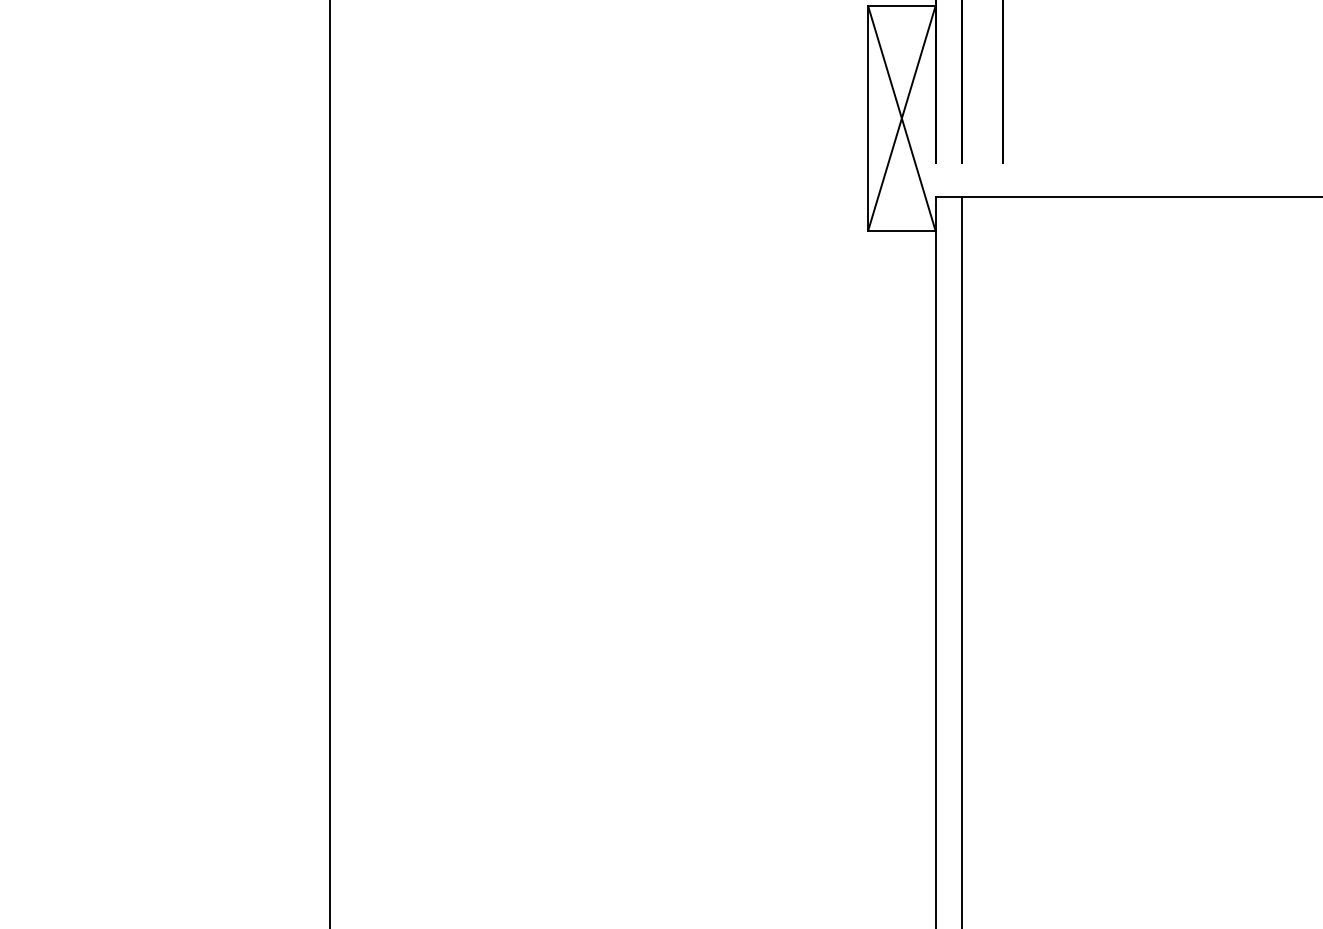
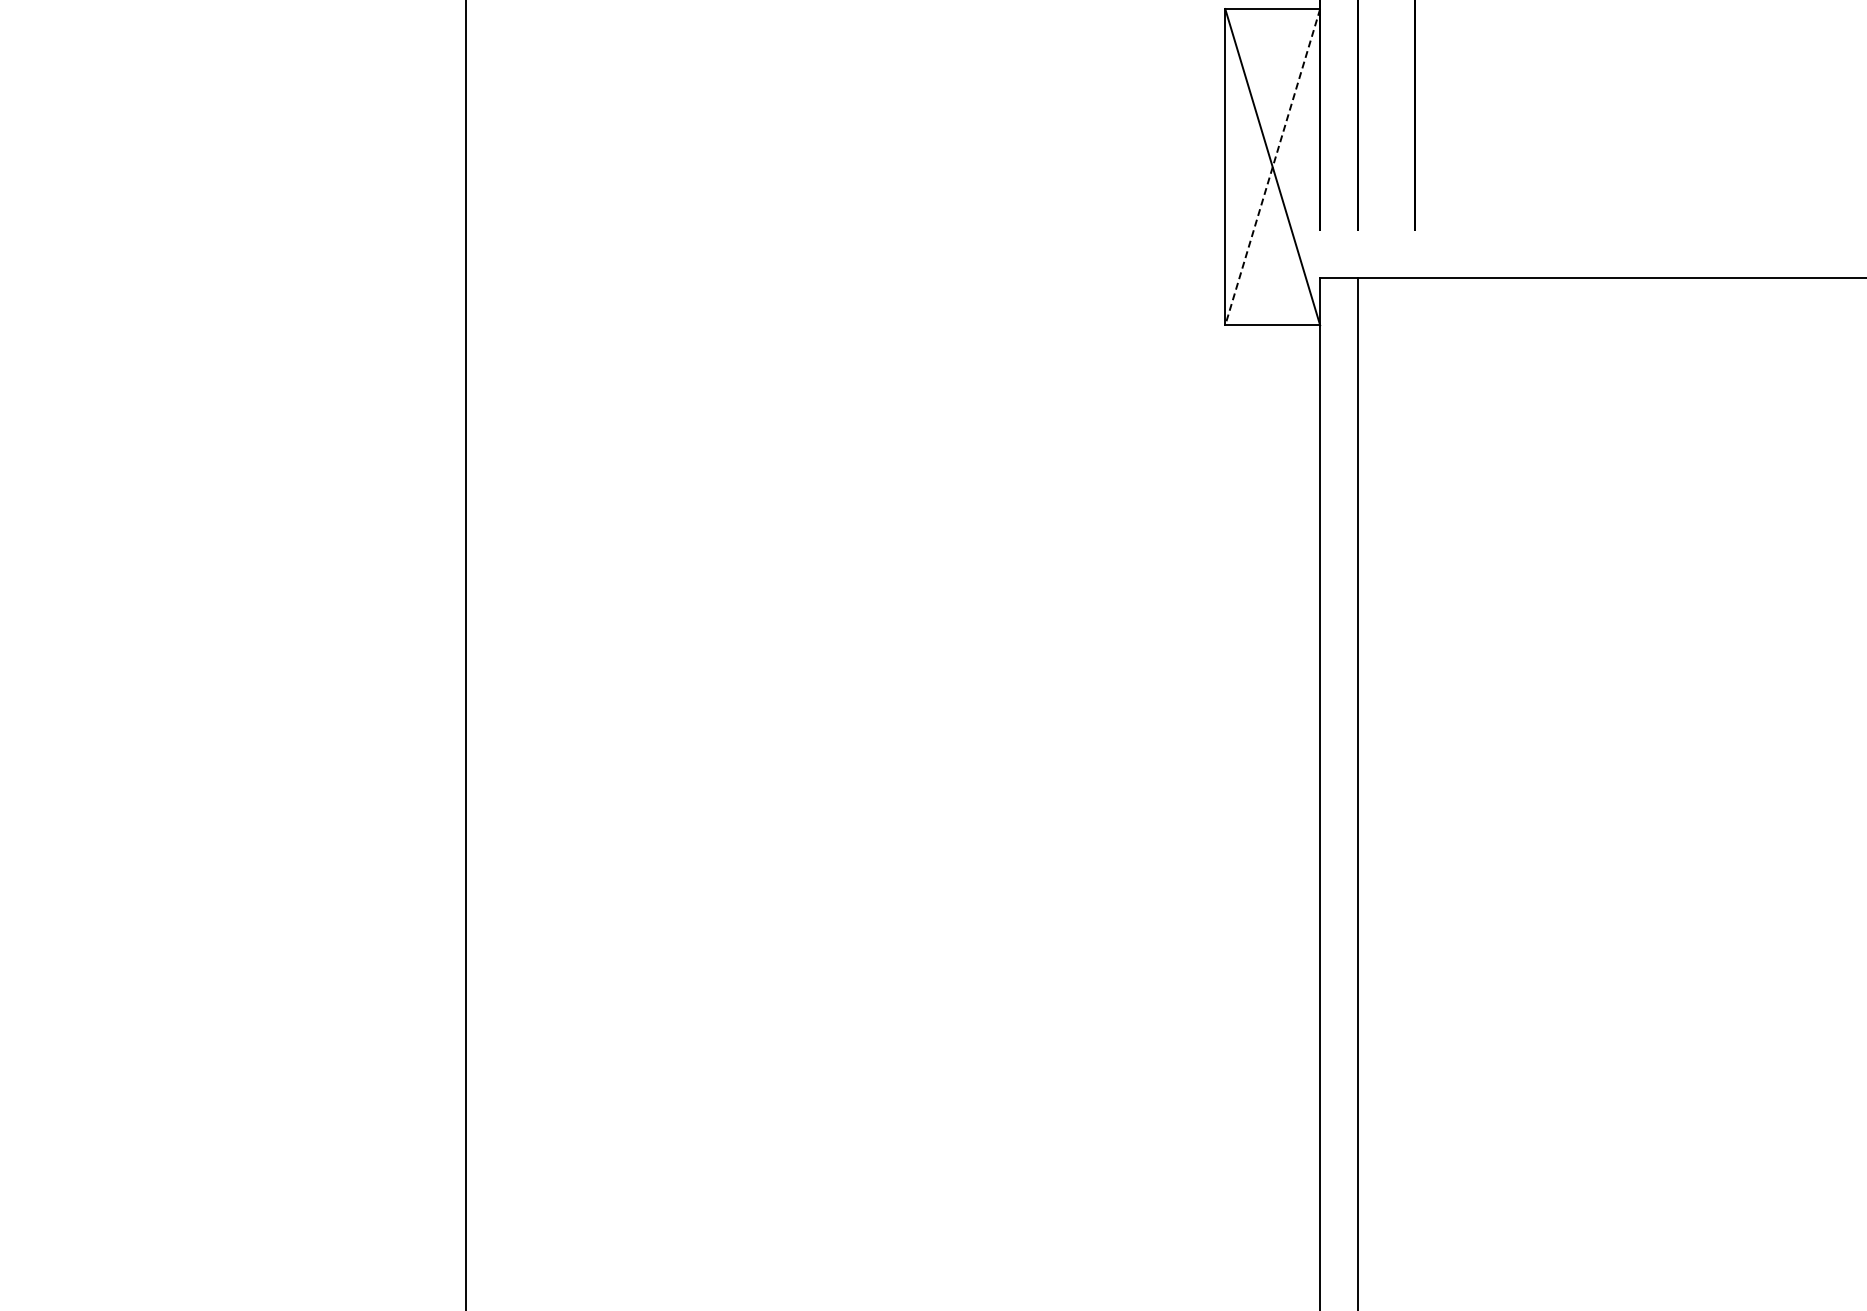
line: (901, 118) -> (1272, 167), solid -> dashed

